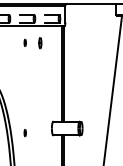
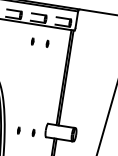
part: (39, 42) -> (46, 43), size x0.62
part: (39, 133) -> (32, 133), added

